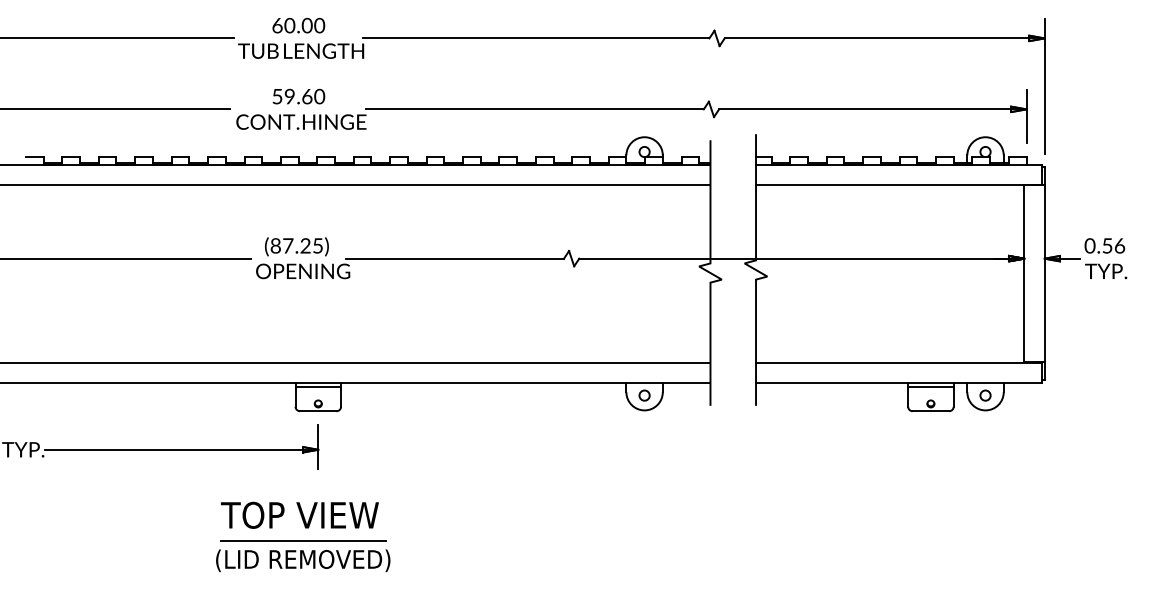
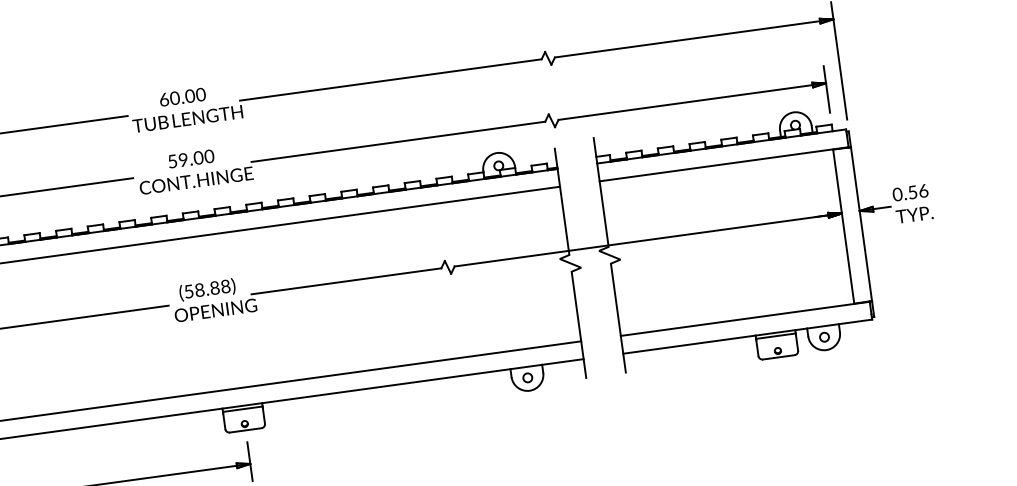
text: (306, 95) -> (197, 157), 59.60 -> 59.00
text: (296, 245) -> (206, 288), (87.25) -> (58.88)

